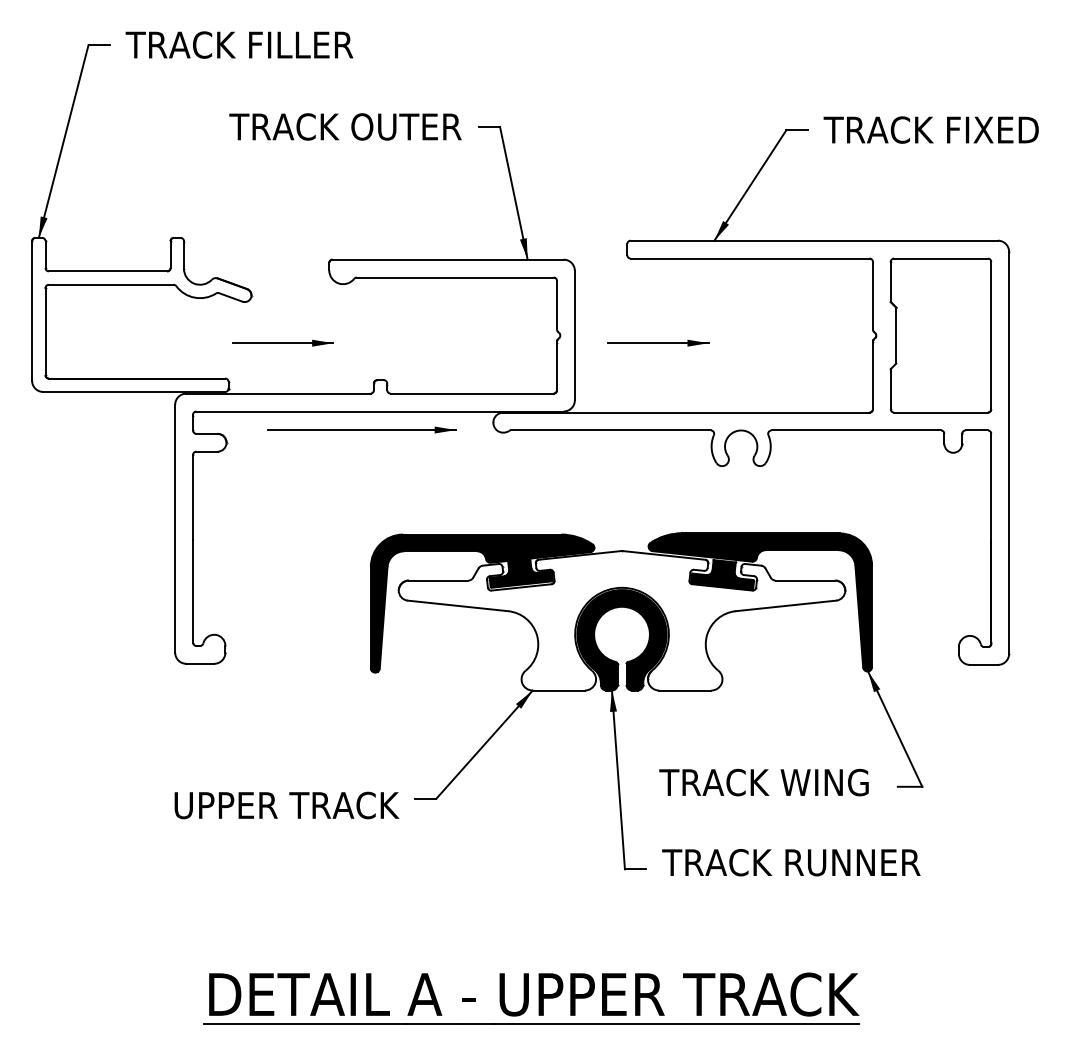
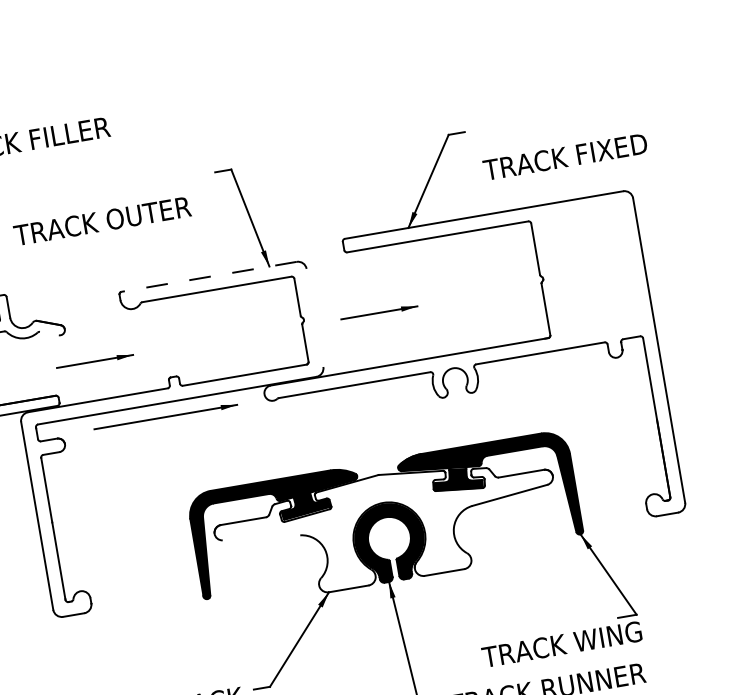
text: (345, 126) -> (102, 220), moved
text: (930, 129) -> (564, 156), moved
line: (448, 259) -> (209, 276), solid -> dashed
line: (230, 297) -> (49, 333), removed
line: (574, 335) -> (314, 317), removed
part: (940, 335) -> (591, 270), removed
line: (457, 605) -> (261, 537), removed
text: (763, 782) -> (561, 644), moved

